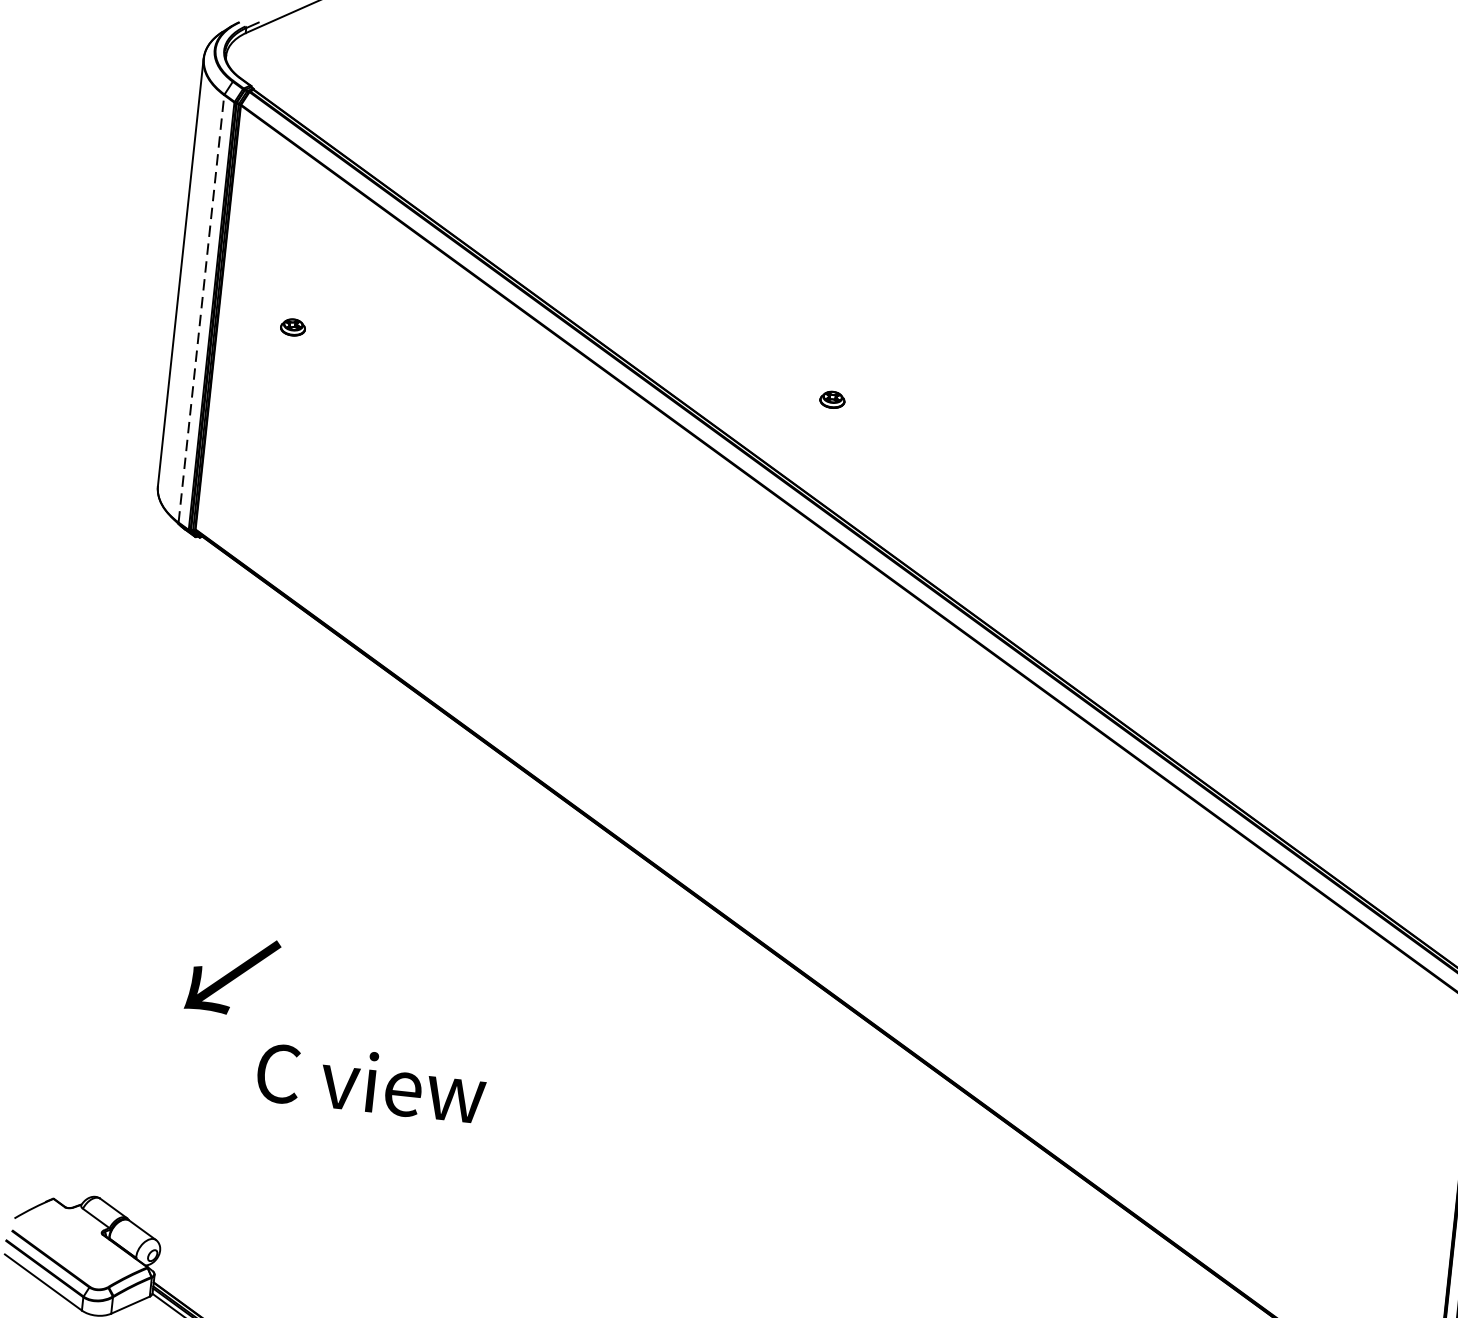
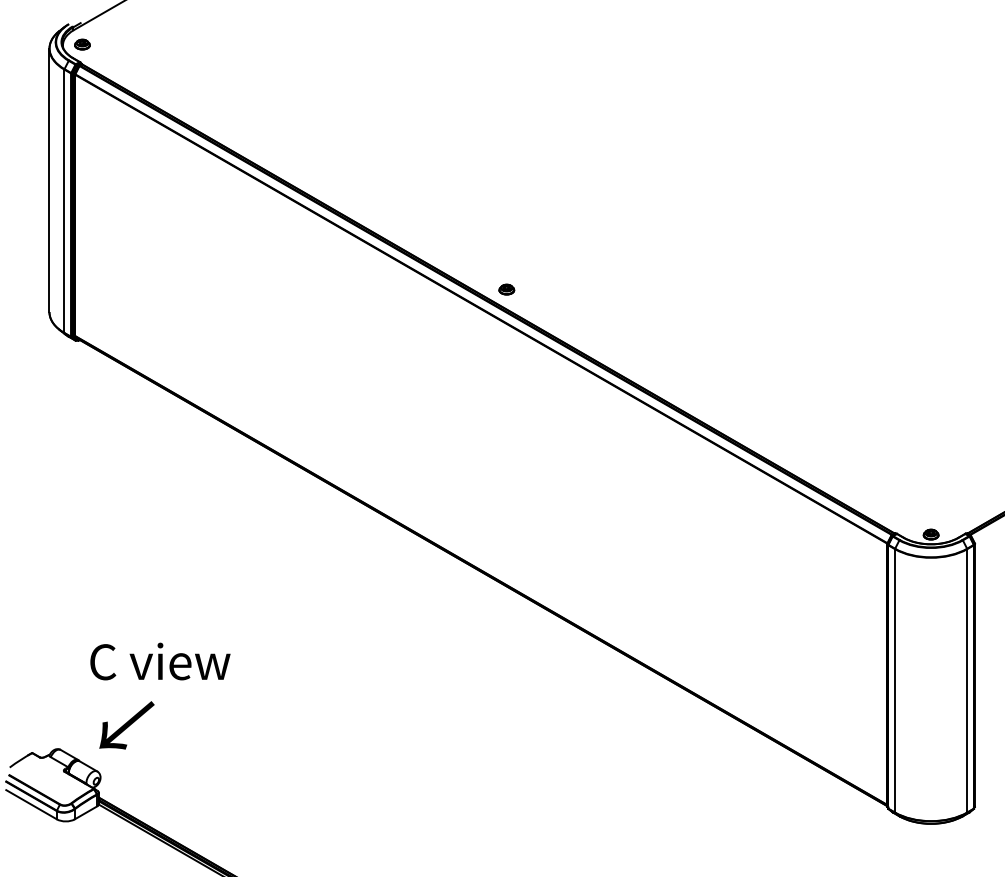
line: (201, 309) -> (64, 201), dashed -> solid
part: (293, 327) -> (82, 44), moved
part: (832, 399) -> (506, 289), moved
text: (232, 975) -> (126, 725), moved
text: (371, 1082) -> (160, 661), moved

